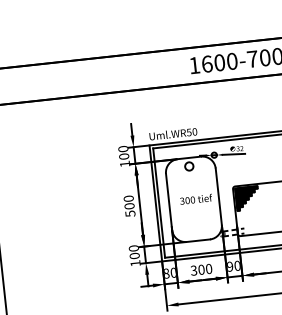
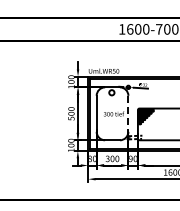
line: (218, 196) -> (128, 113), solid -> dashed

